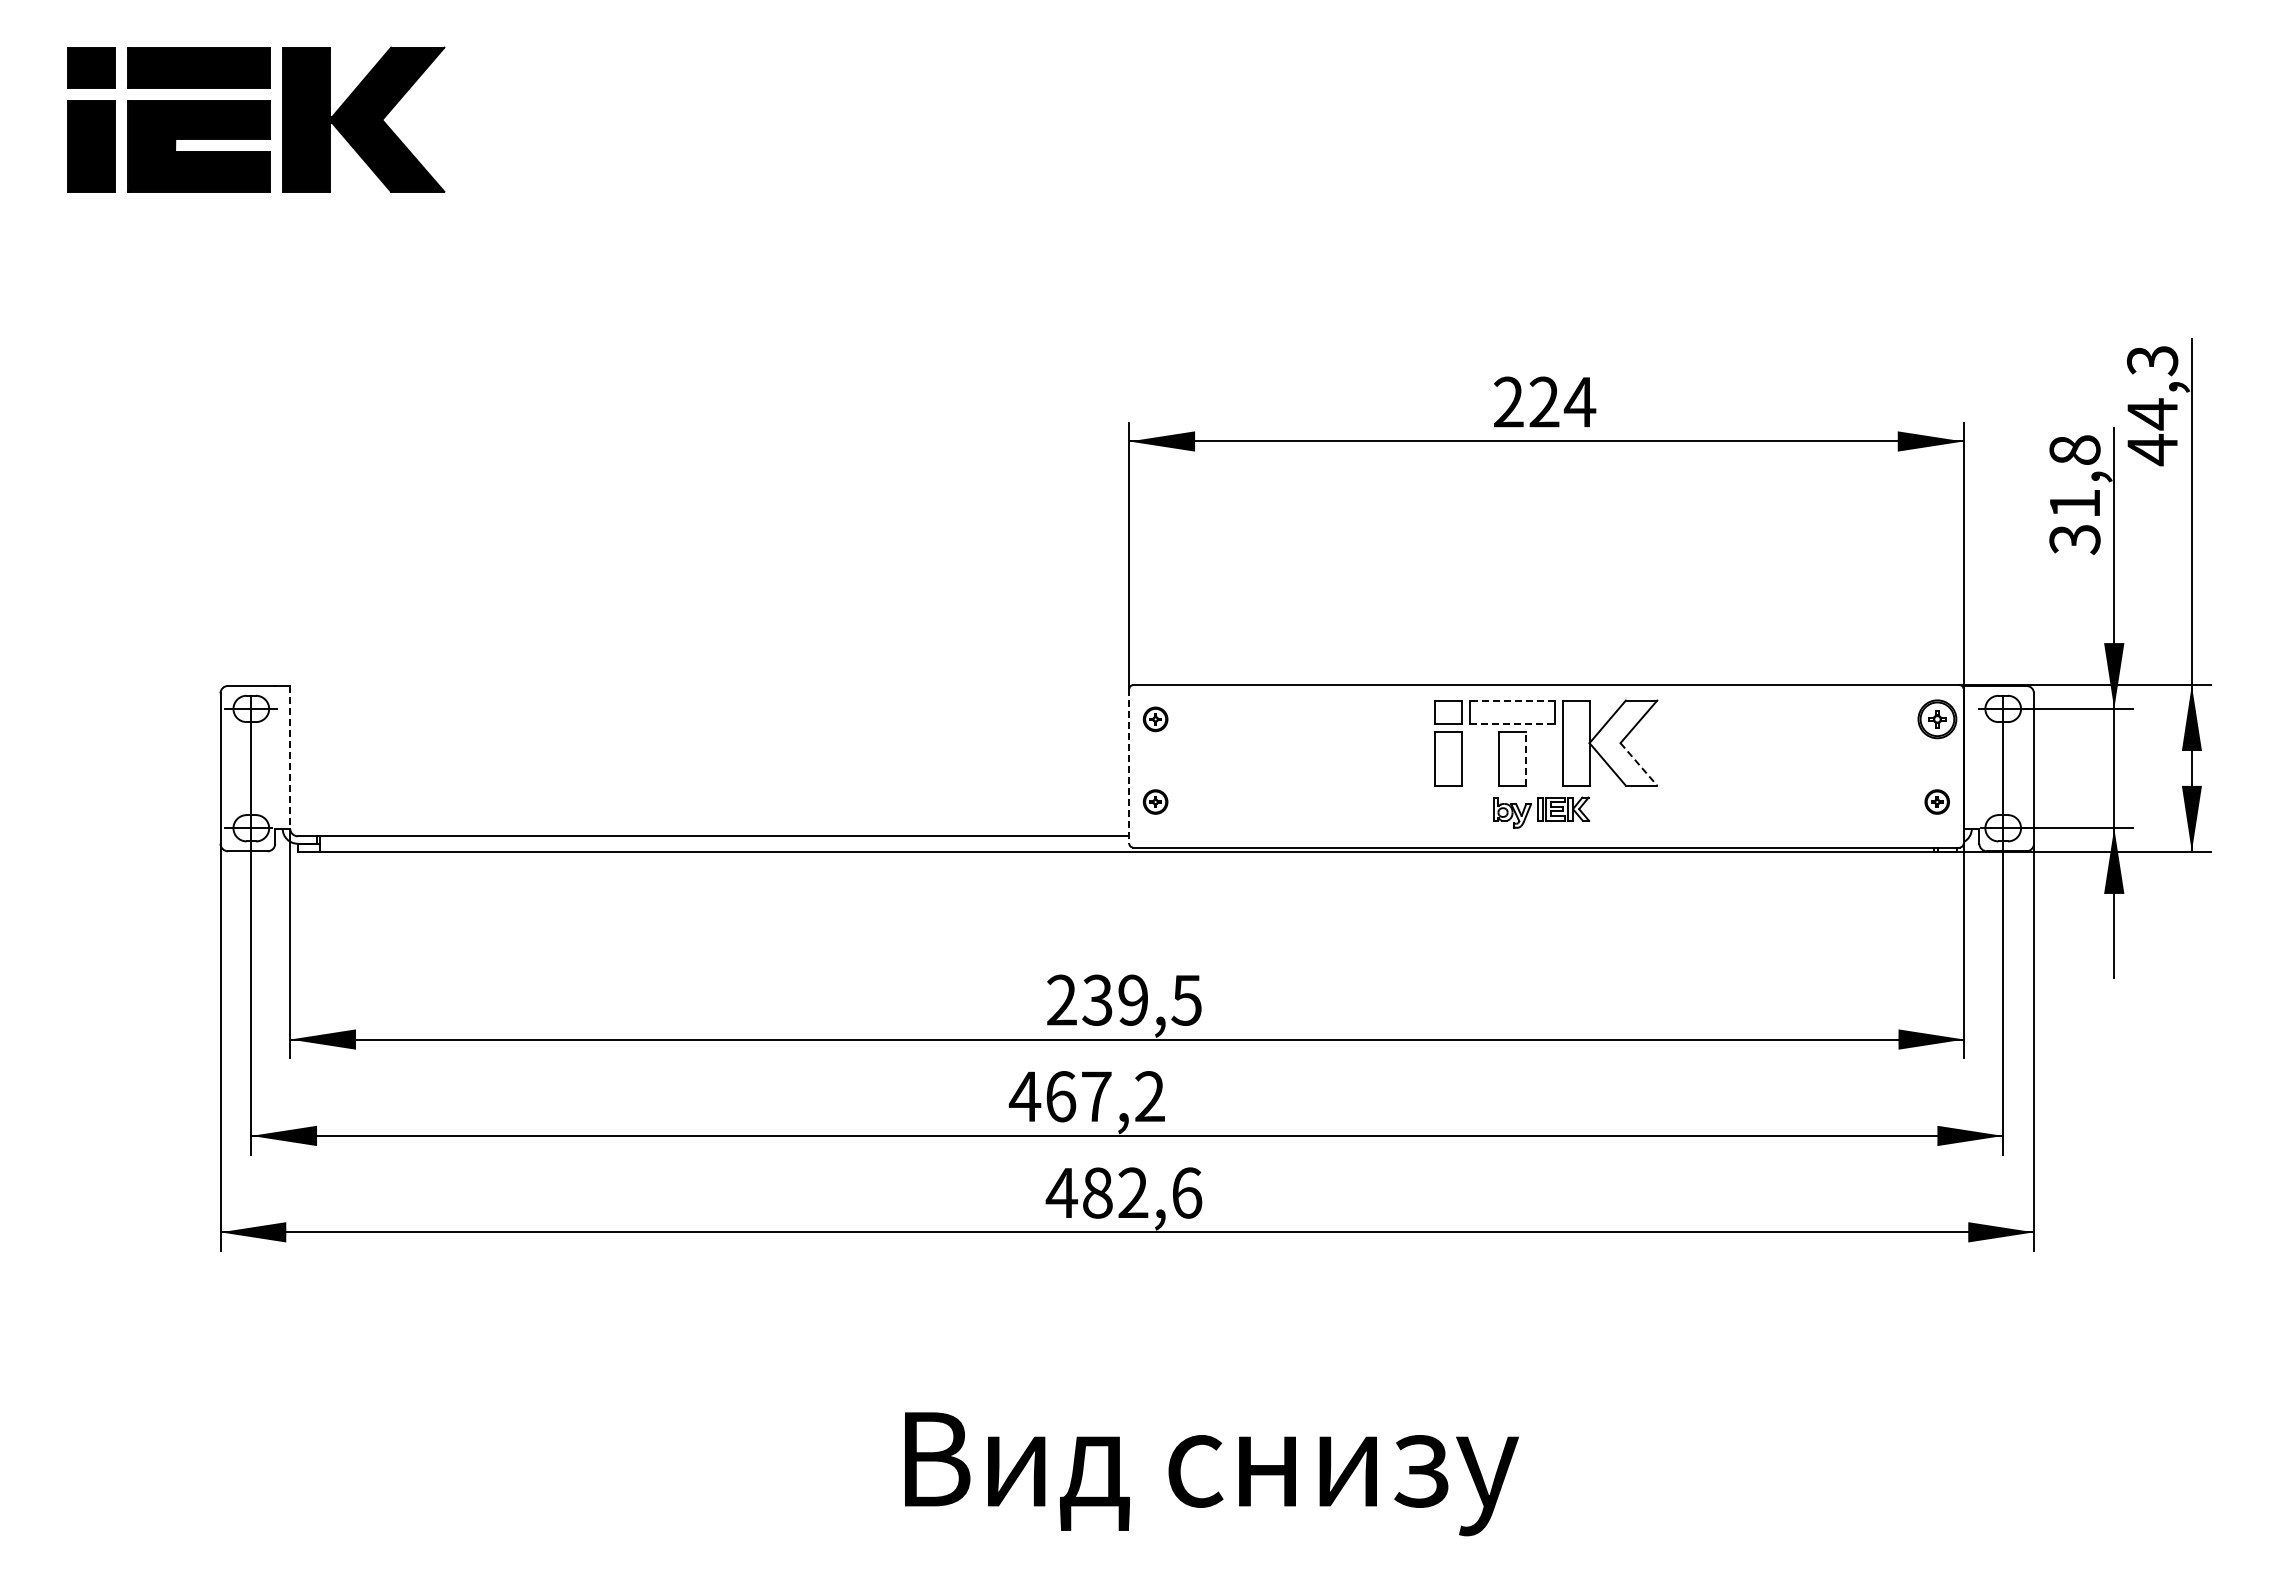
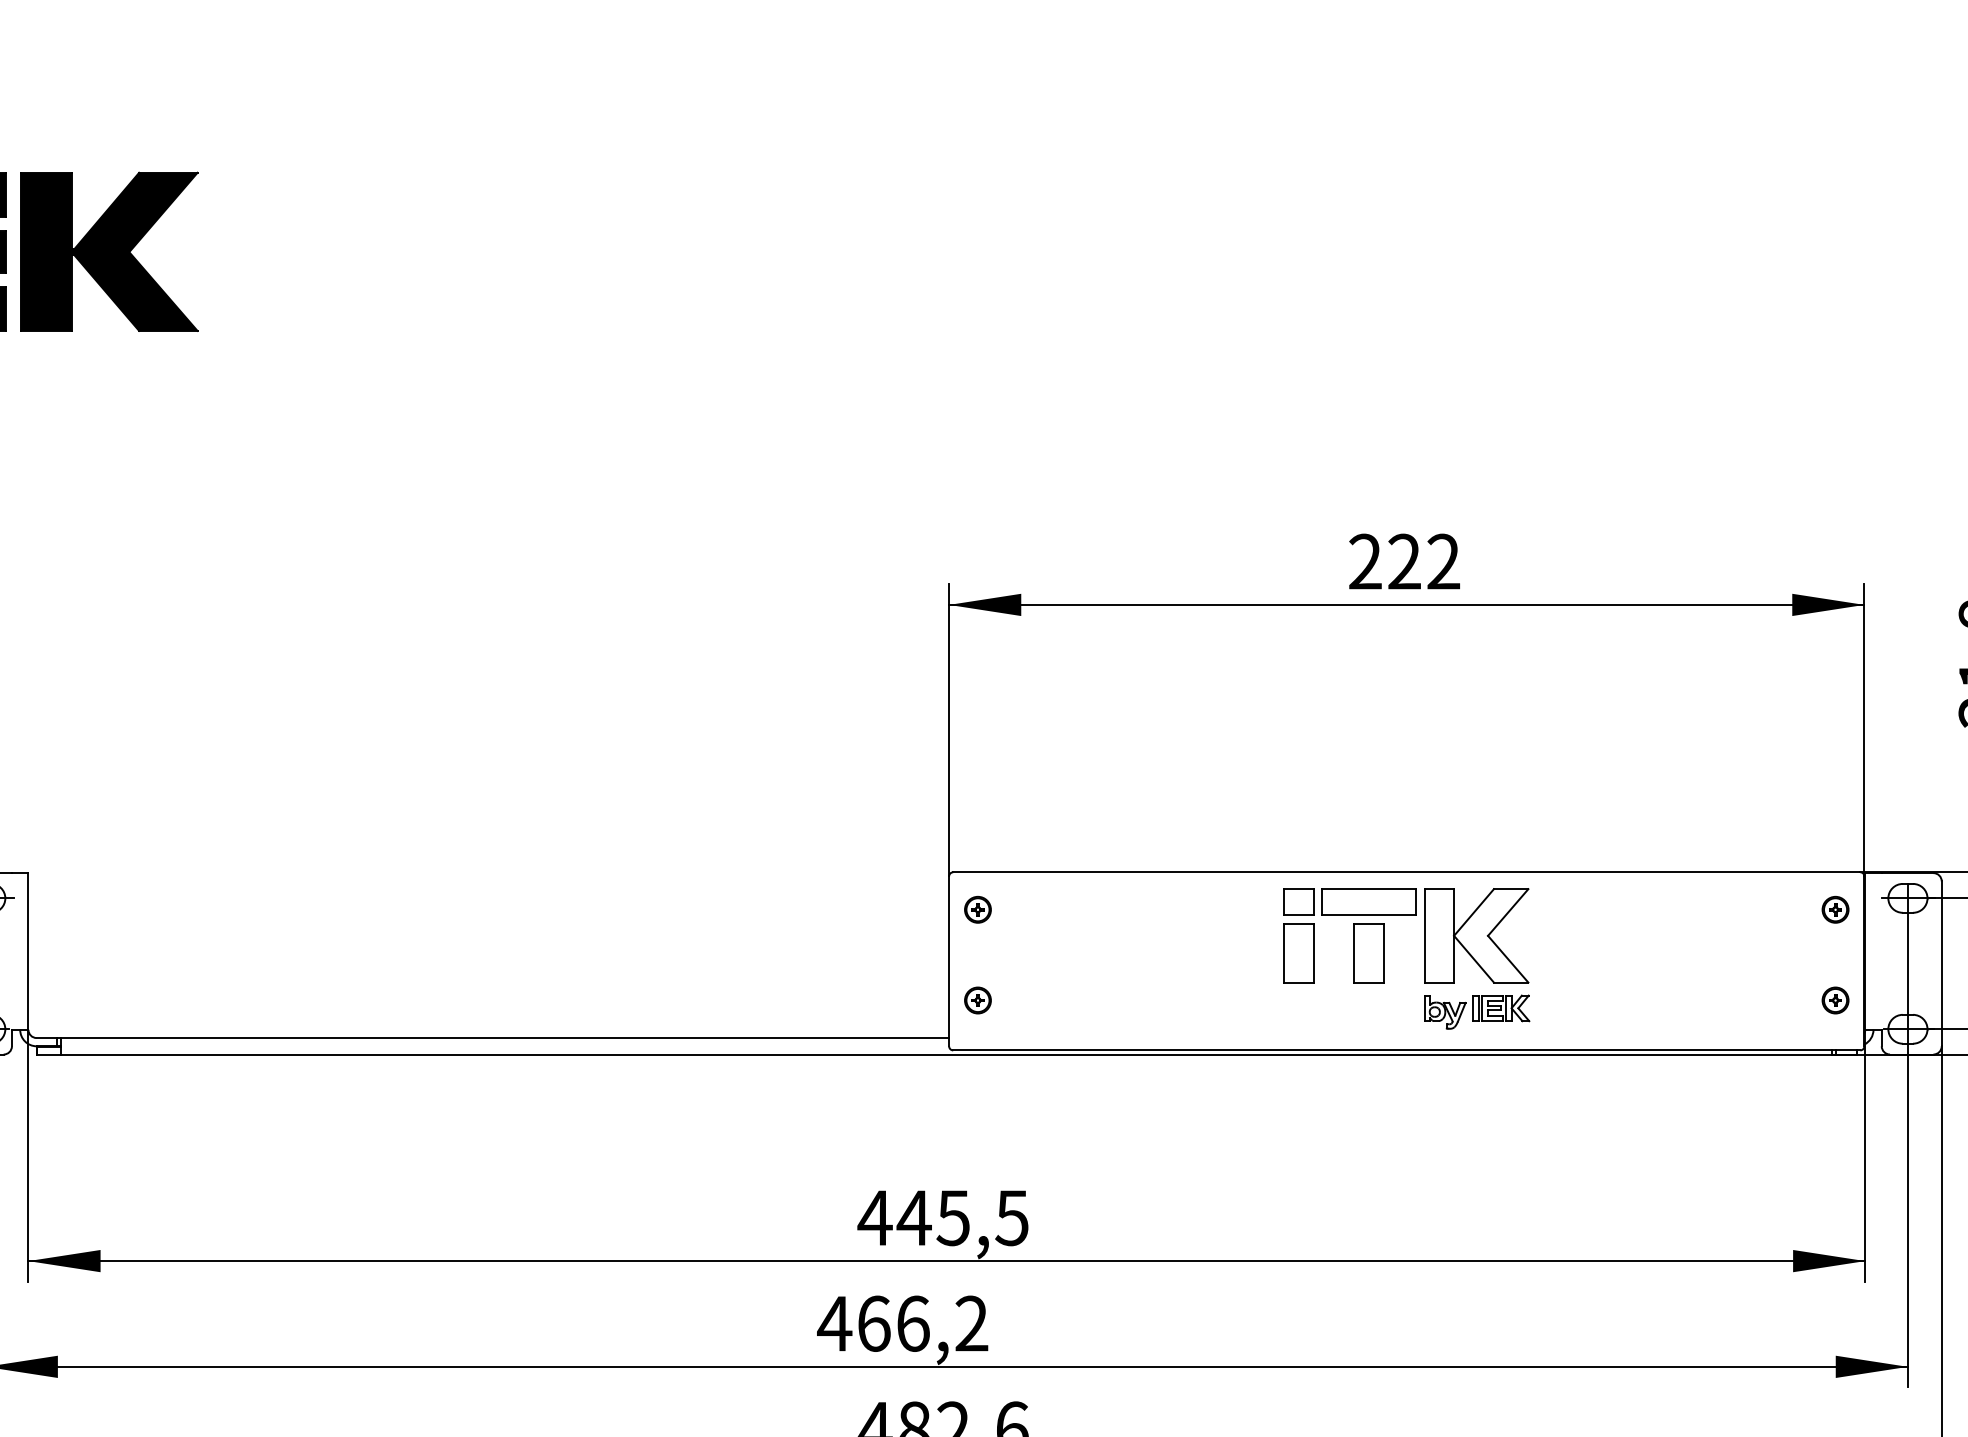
text: (1579, 401) -> (1443, 561), 224 -> 222
line: (1512, 700) -> (1369, 889), dashed -> solid
part: (1936, 719) -> (1834, 909), size x0.62
line: (1512, 724) -> (1369, 915), dashed -> solid
line: (290, 757) -> (28, 951), dashed -> solid
line: (1525, 758) -> (1383, 952), dashed -> solid
line: (1639, 764) -> (1508, 959), dashed -> solid
line: (1129, 766) -> (949, 961), dashed -> solid
part: (1541, 812) -> (1477, 1011), moved
text: (1096, 999) -> (913, 1217), 239,5 -> 445,5
text: (1096, 1096) -> (913, 1323), 467,2 -> 466,2

